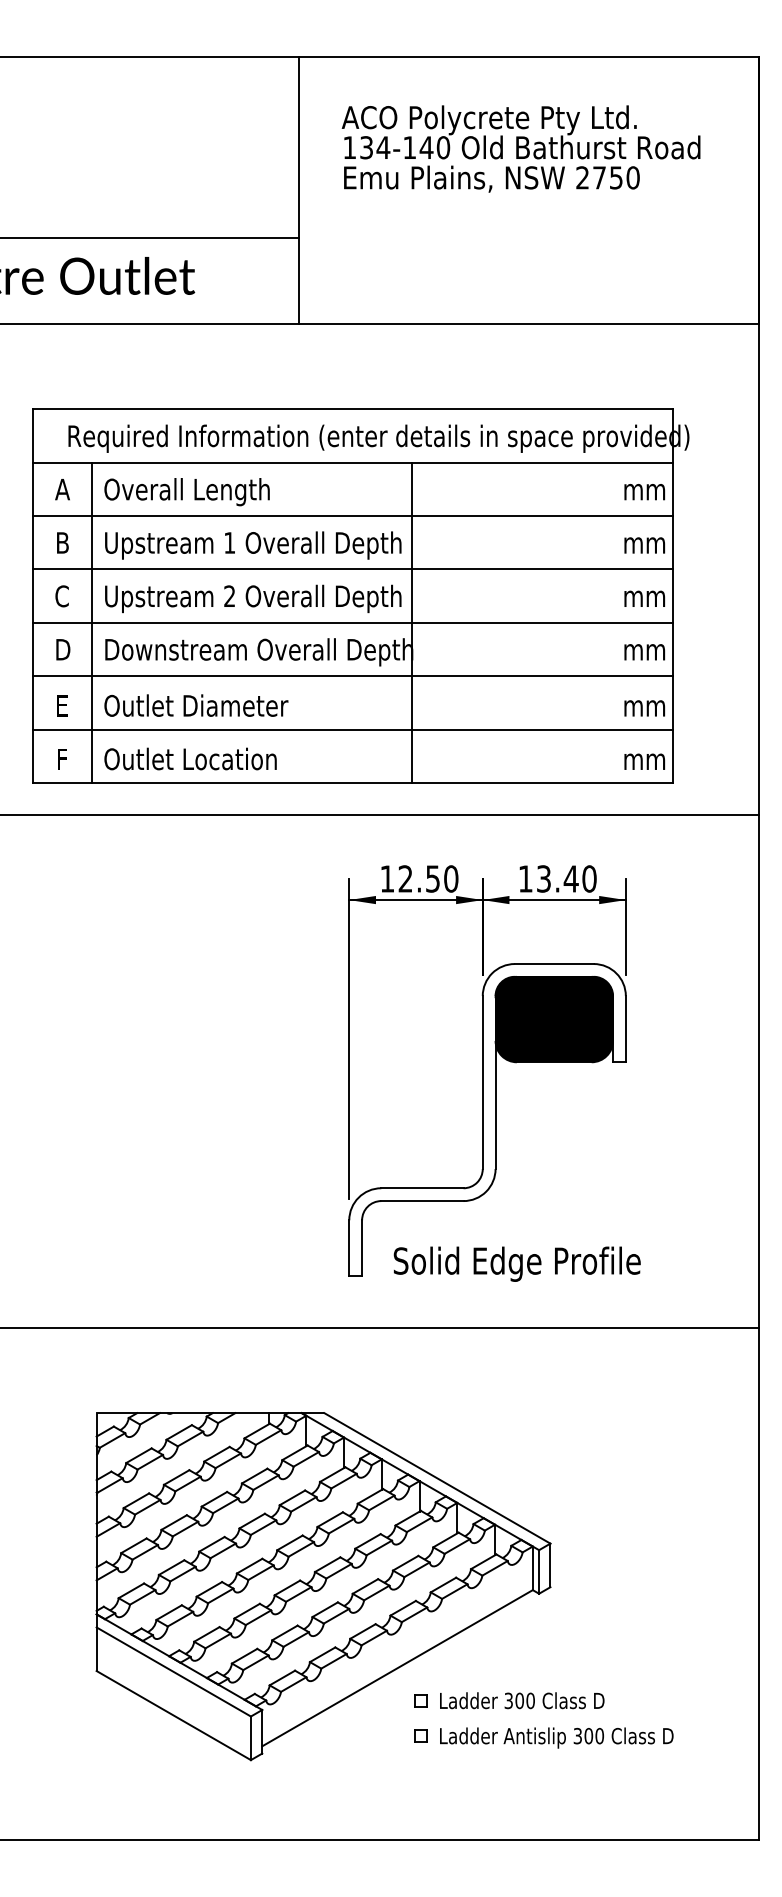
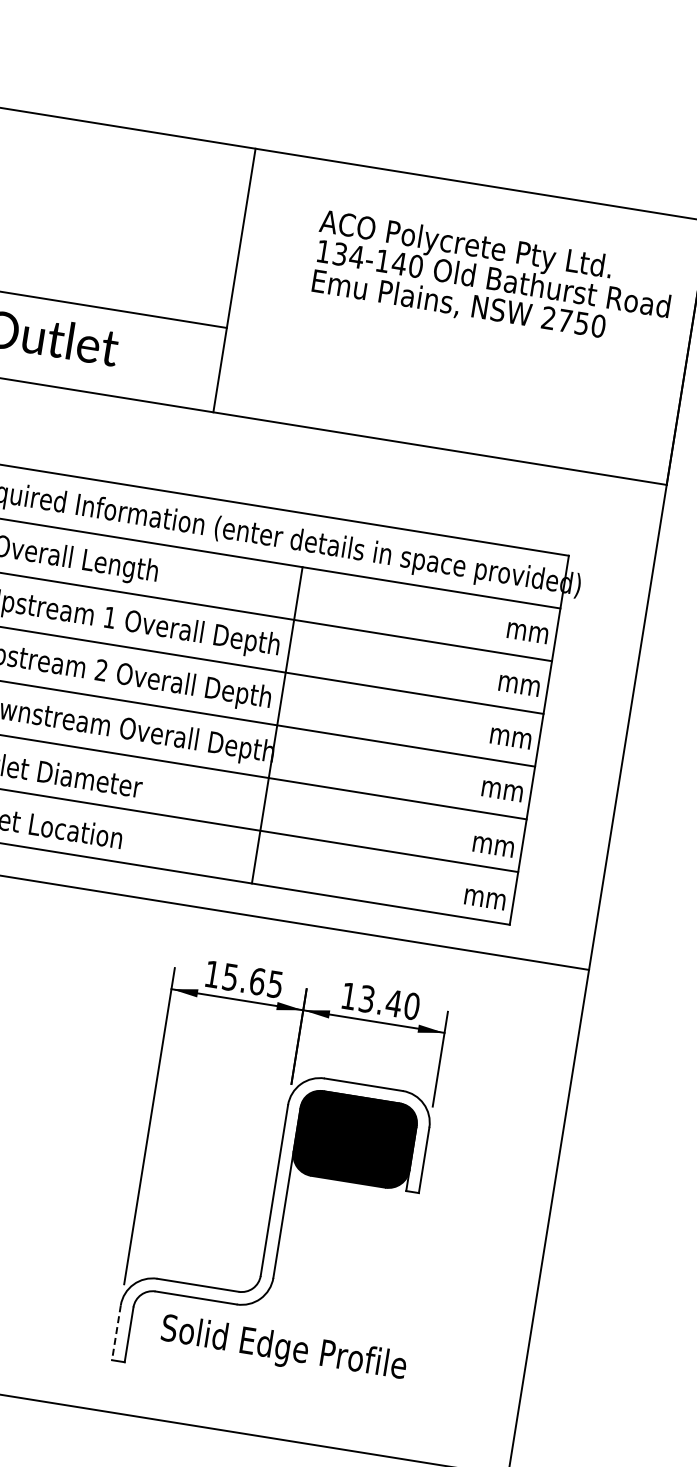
text: (520, 148) -> (491, 279), moved
text: (428, 878) -> (253, 980), 12.50 -> 15.65
line: (349, 1248) -> (116, 1333), solid -> dashed
text: (516, 1263) -> (283, 1348), moved

